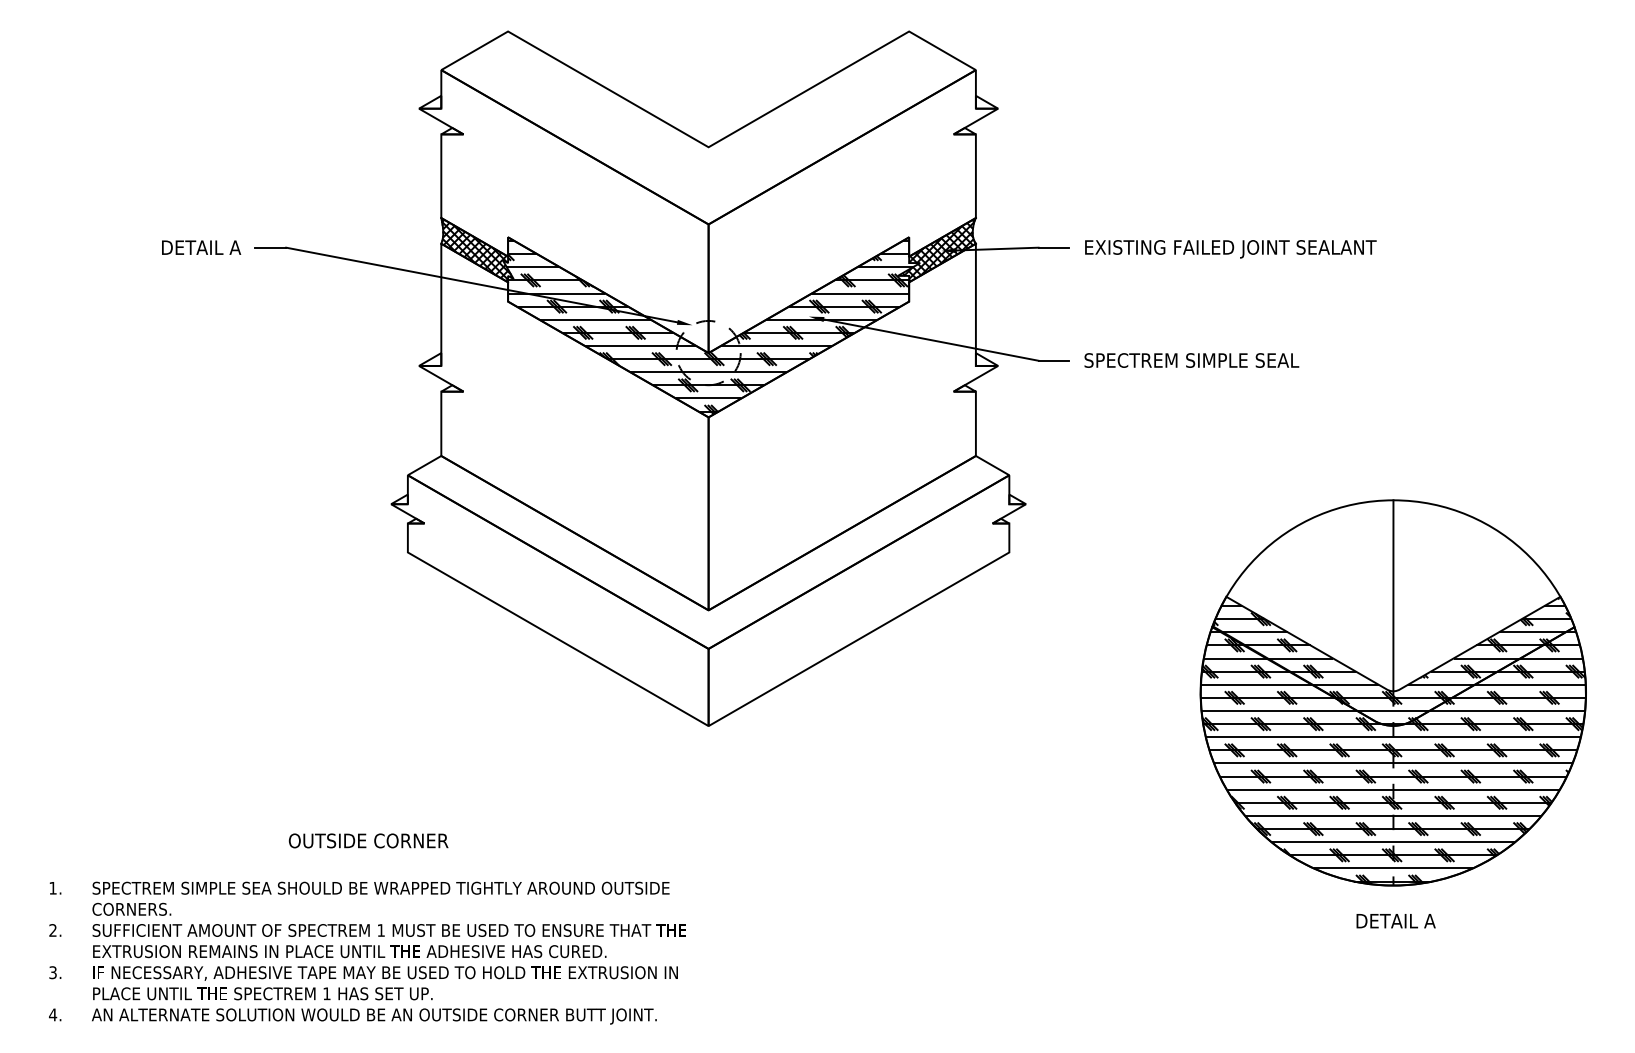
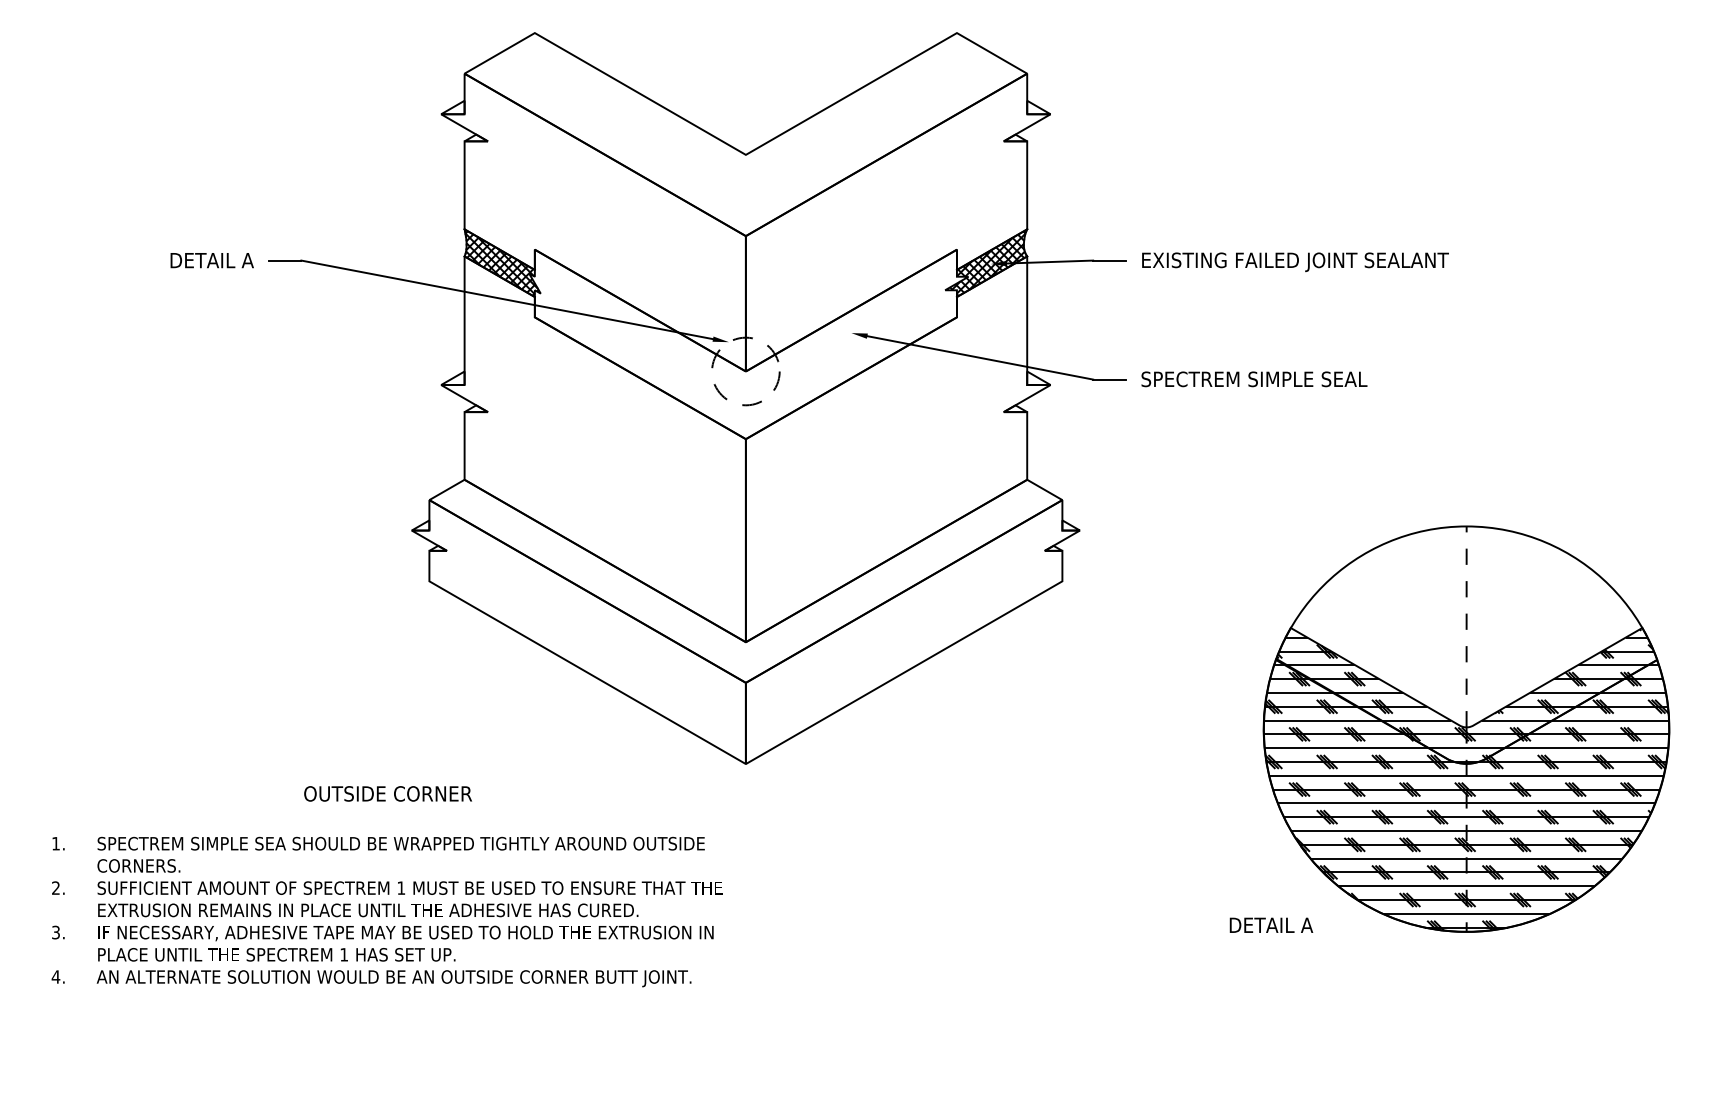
hatch: (709, 327) -> (746, 344), removed
line: (1393, 595) -> (1466, 626), solid -> dashed
text: (1396, 920) -> (1271, 924), moved
text: (367, 928) -> (386, 886), moved

